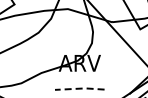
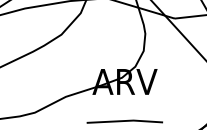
line: (80, 88) -> (125, 120), dashed -> solid

